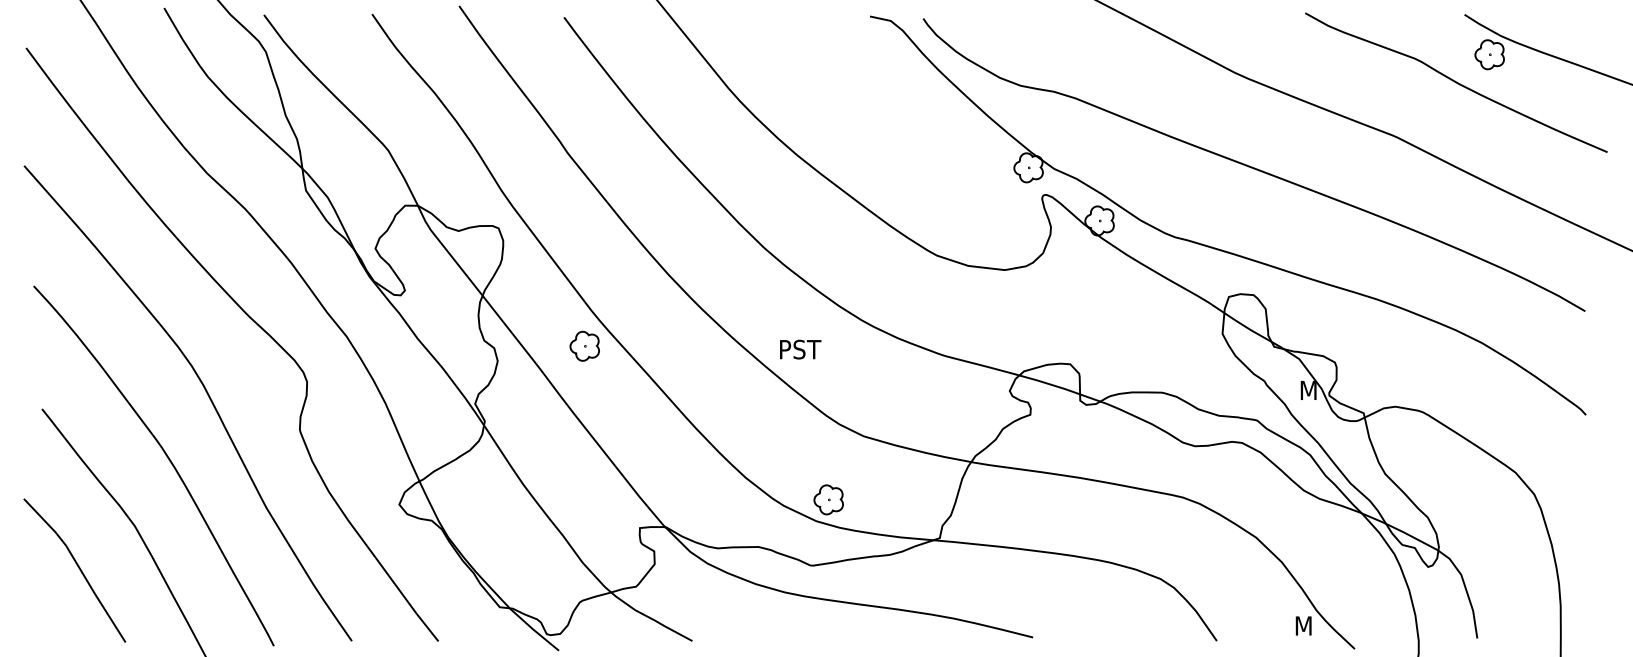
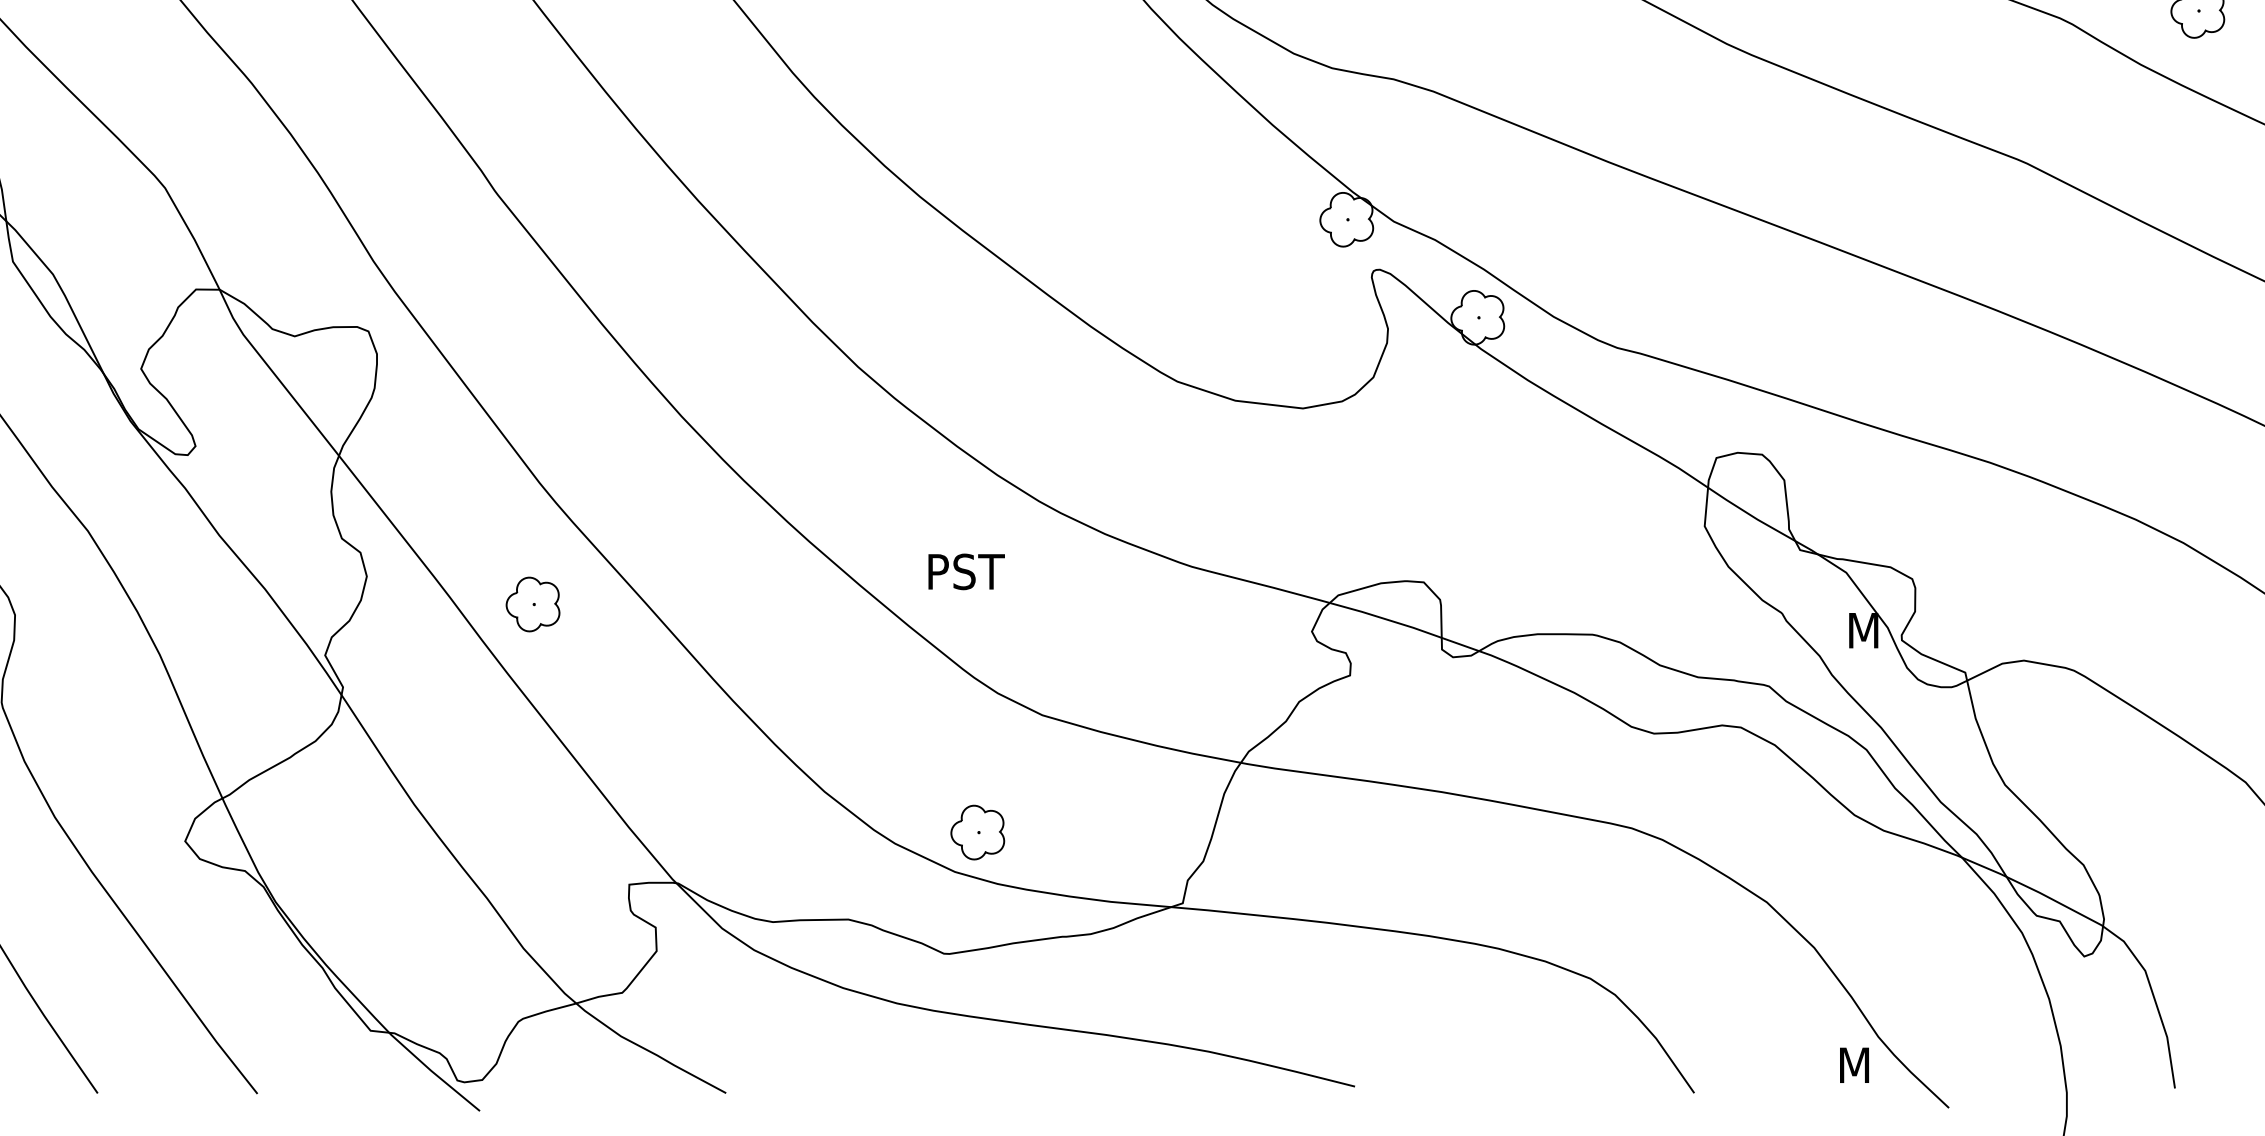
part: (584, 345) -> (532, 602), moved
text: (800, 349) -> (966, 571), moved

